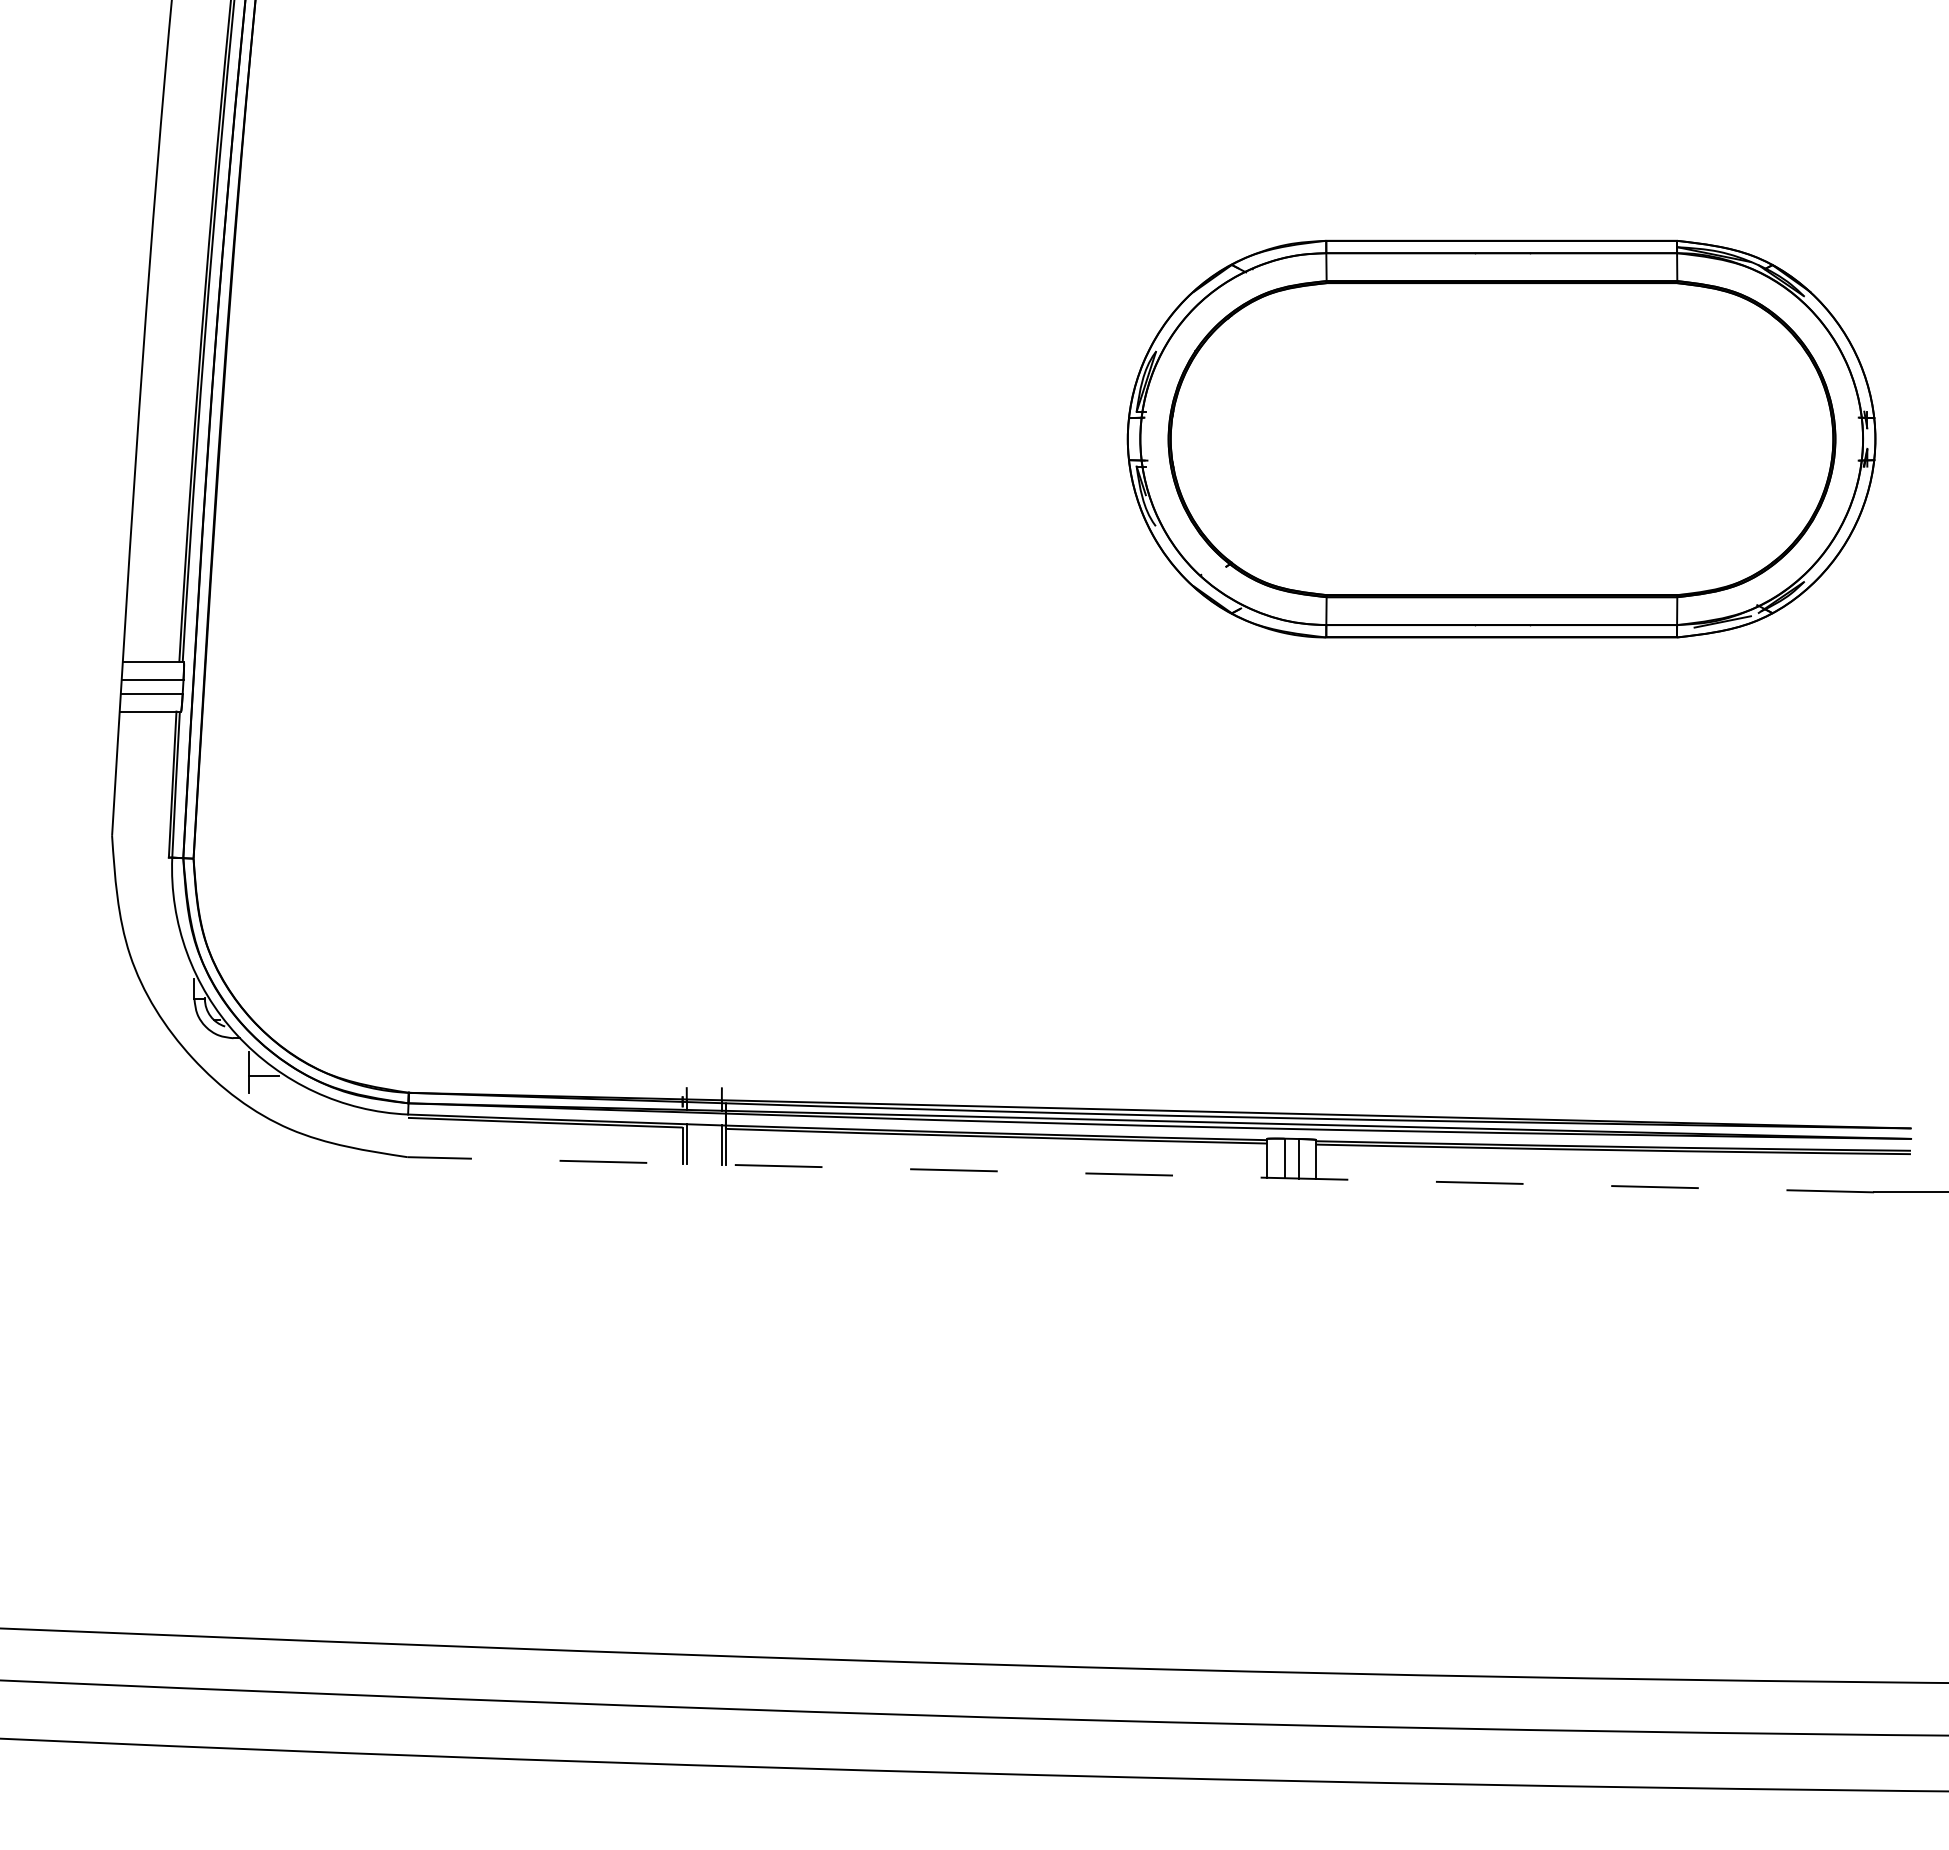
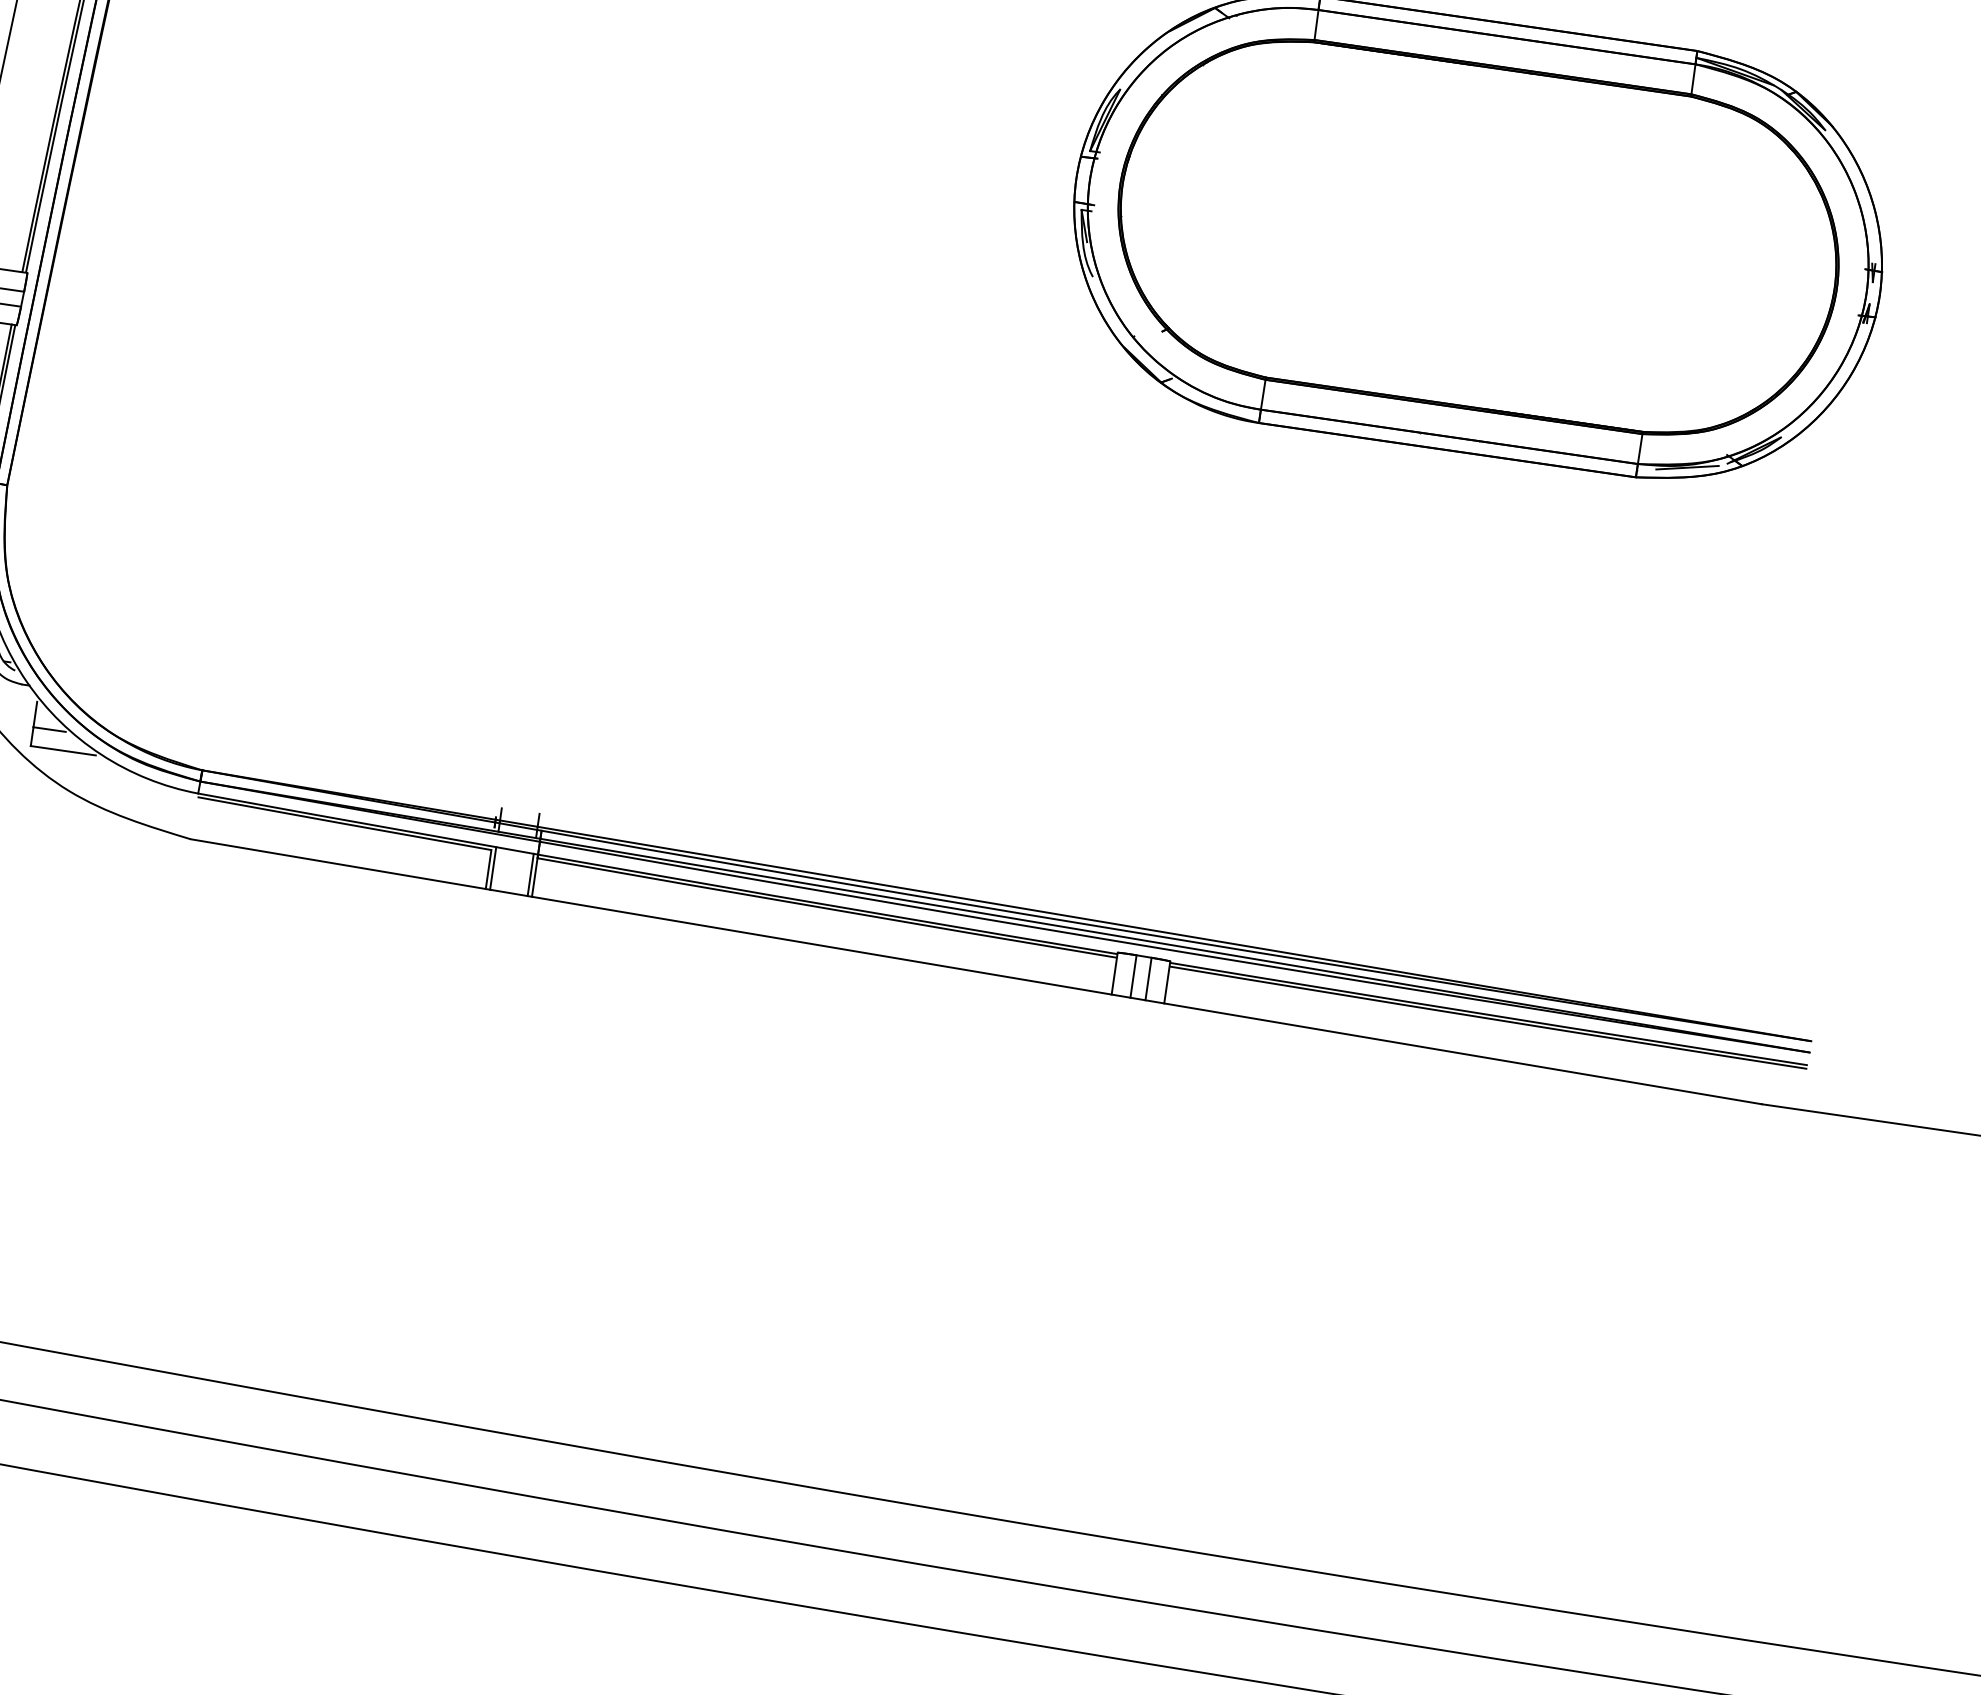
line: (279, 1093) -> (63, 751), added
line: (1140, 1174) -> (976, 971), dashed -> solid

